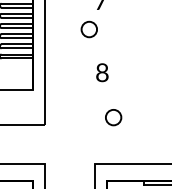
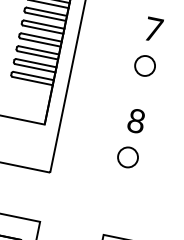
circle: (88, 29) -> (144, 65), moved
circle: (113, 117) -> (127, 157), moved

